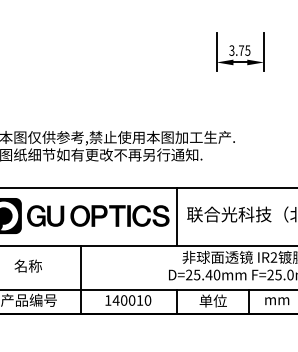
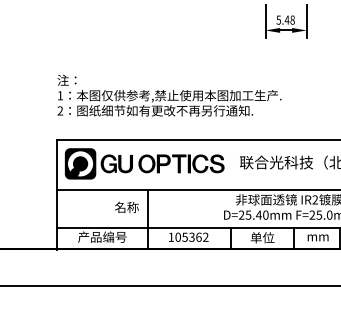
text: (239, 49) -> (285, 19), 3.75 -> 5.48
line: (177, 216) -> (231, 164), removed
text: (27, 265) -> (126, 206), moved
text: (131, 299) -> (191, 236), 140010 -> 105362

